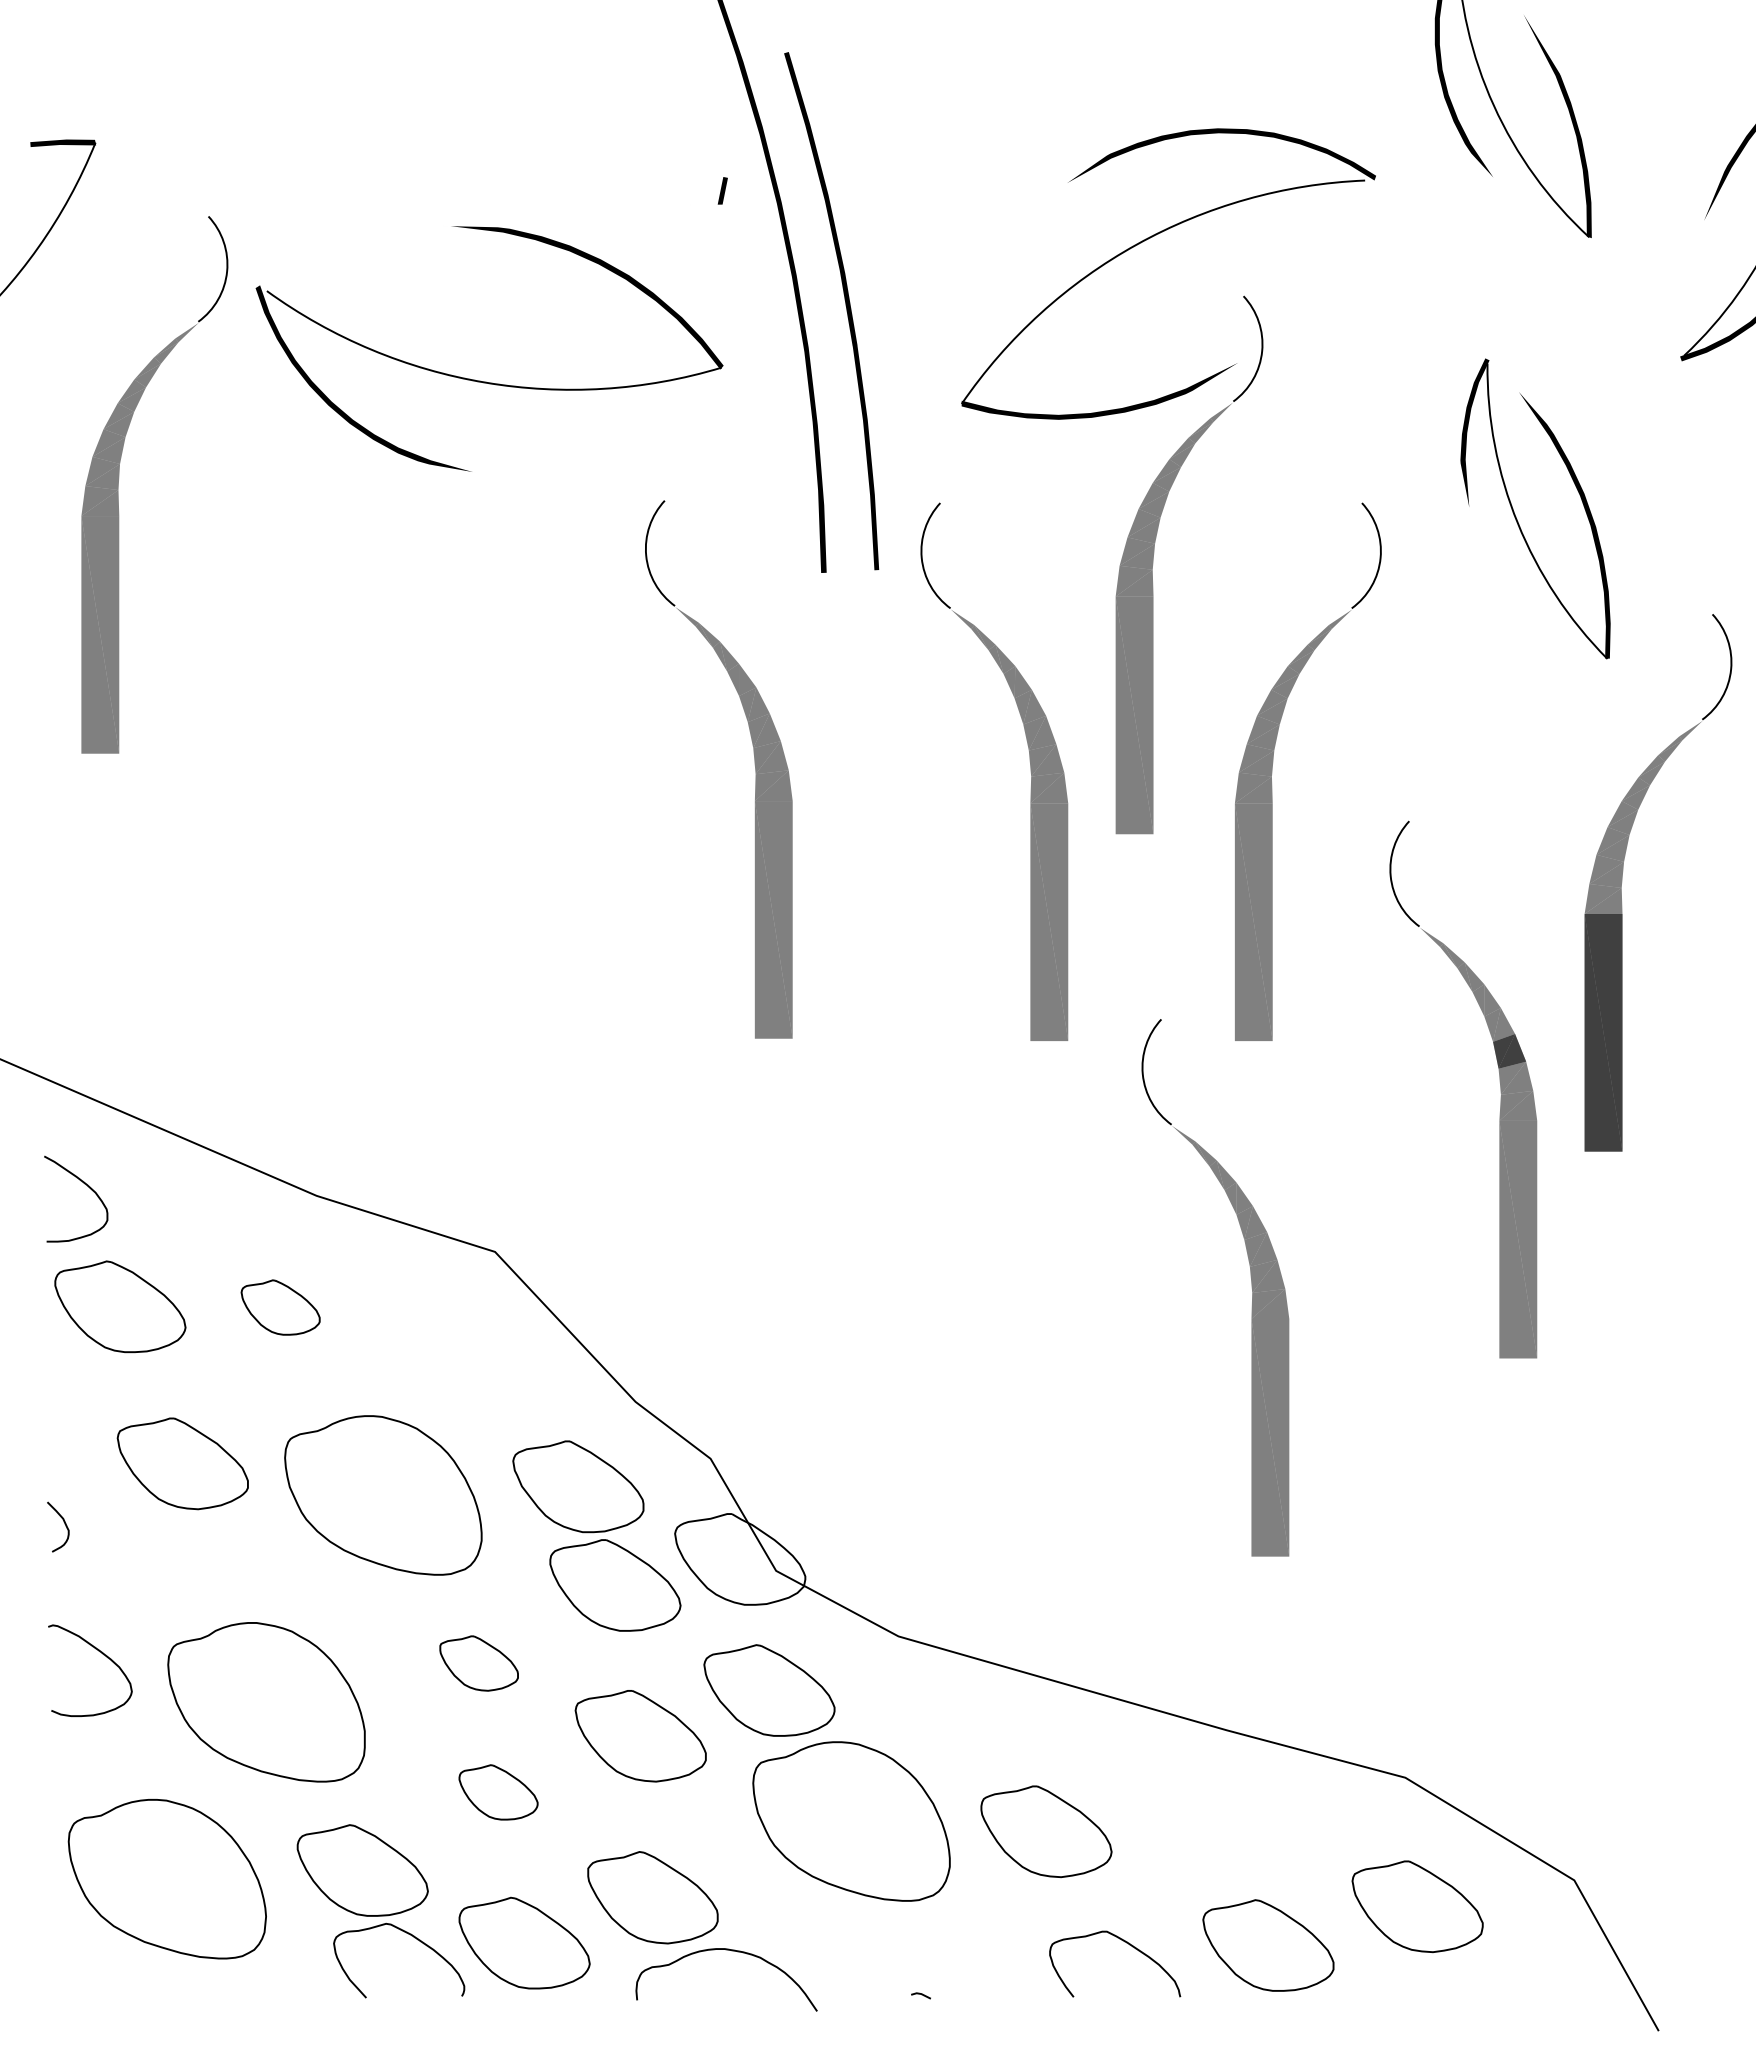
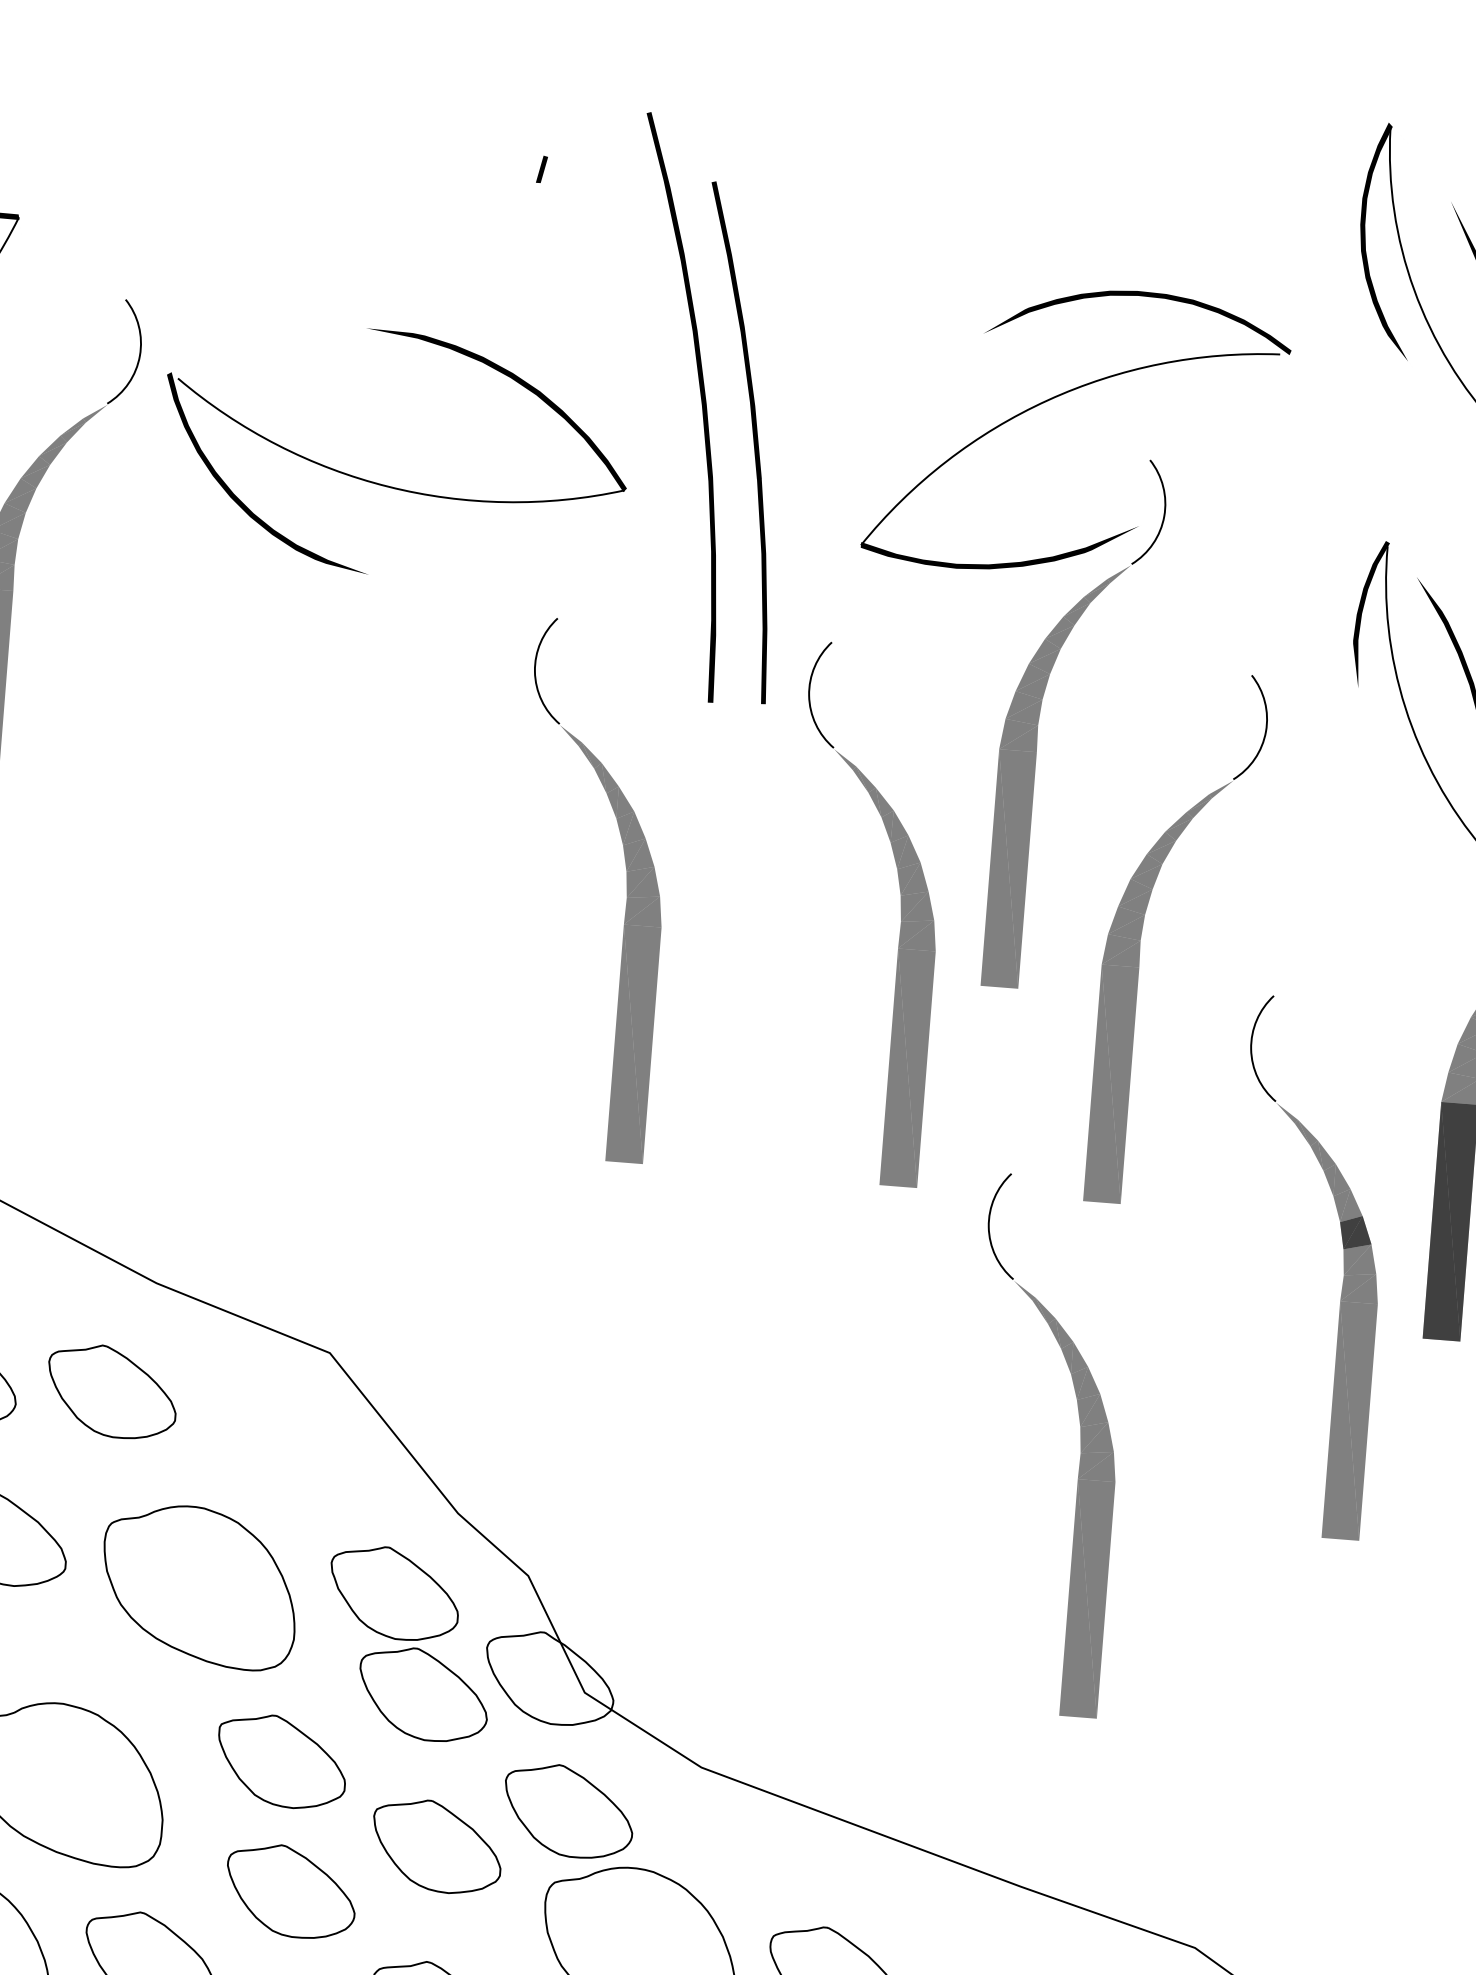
curve: (722, 190) -> (541, 169), moved
part: (280, 1307) -> (111, 1391), size x1.67
part: (478, 1663) -> (281, 1761), size x1.67
part: (498, 1792) -> (290, 1891), size x1.67

